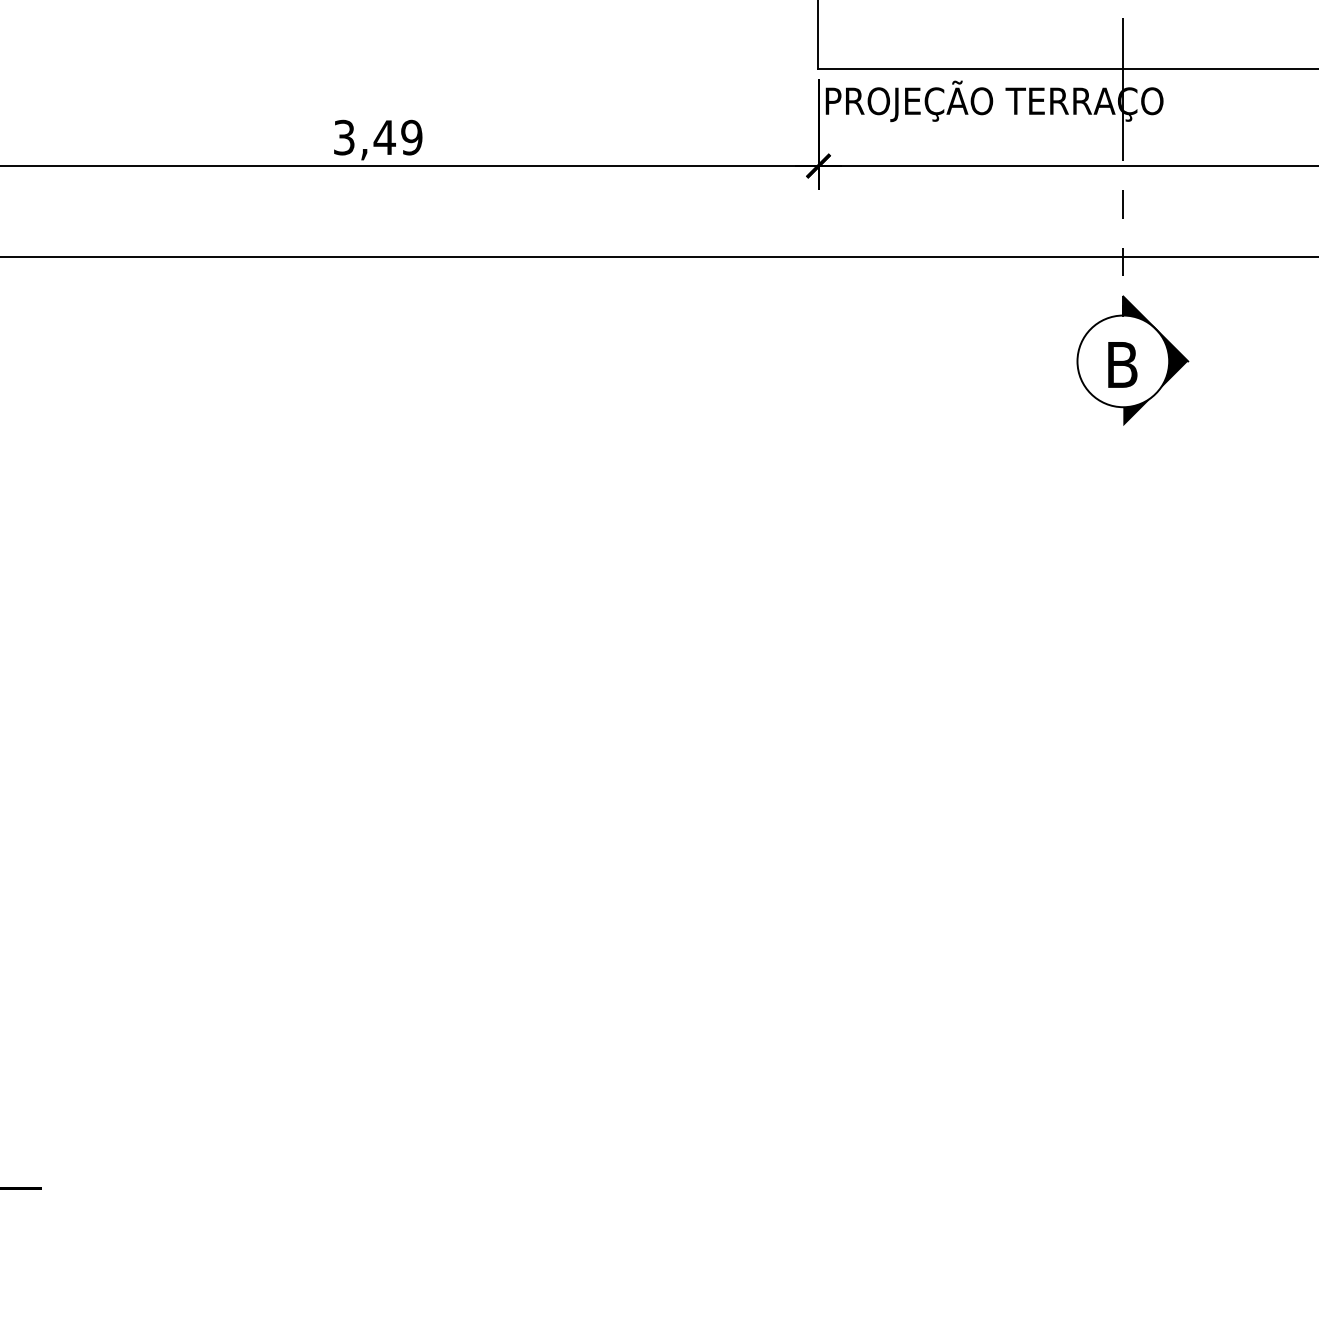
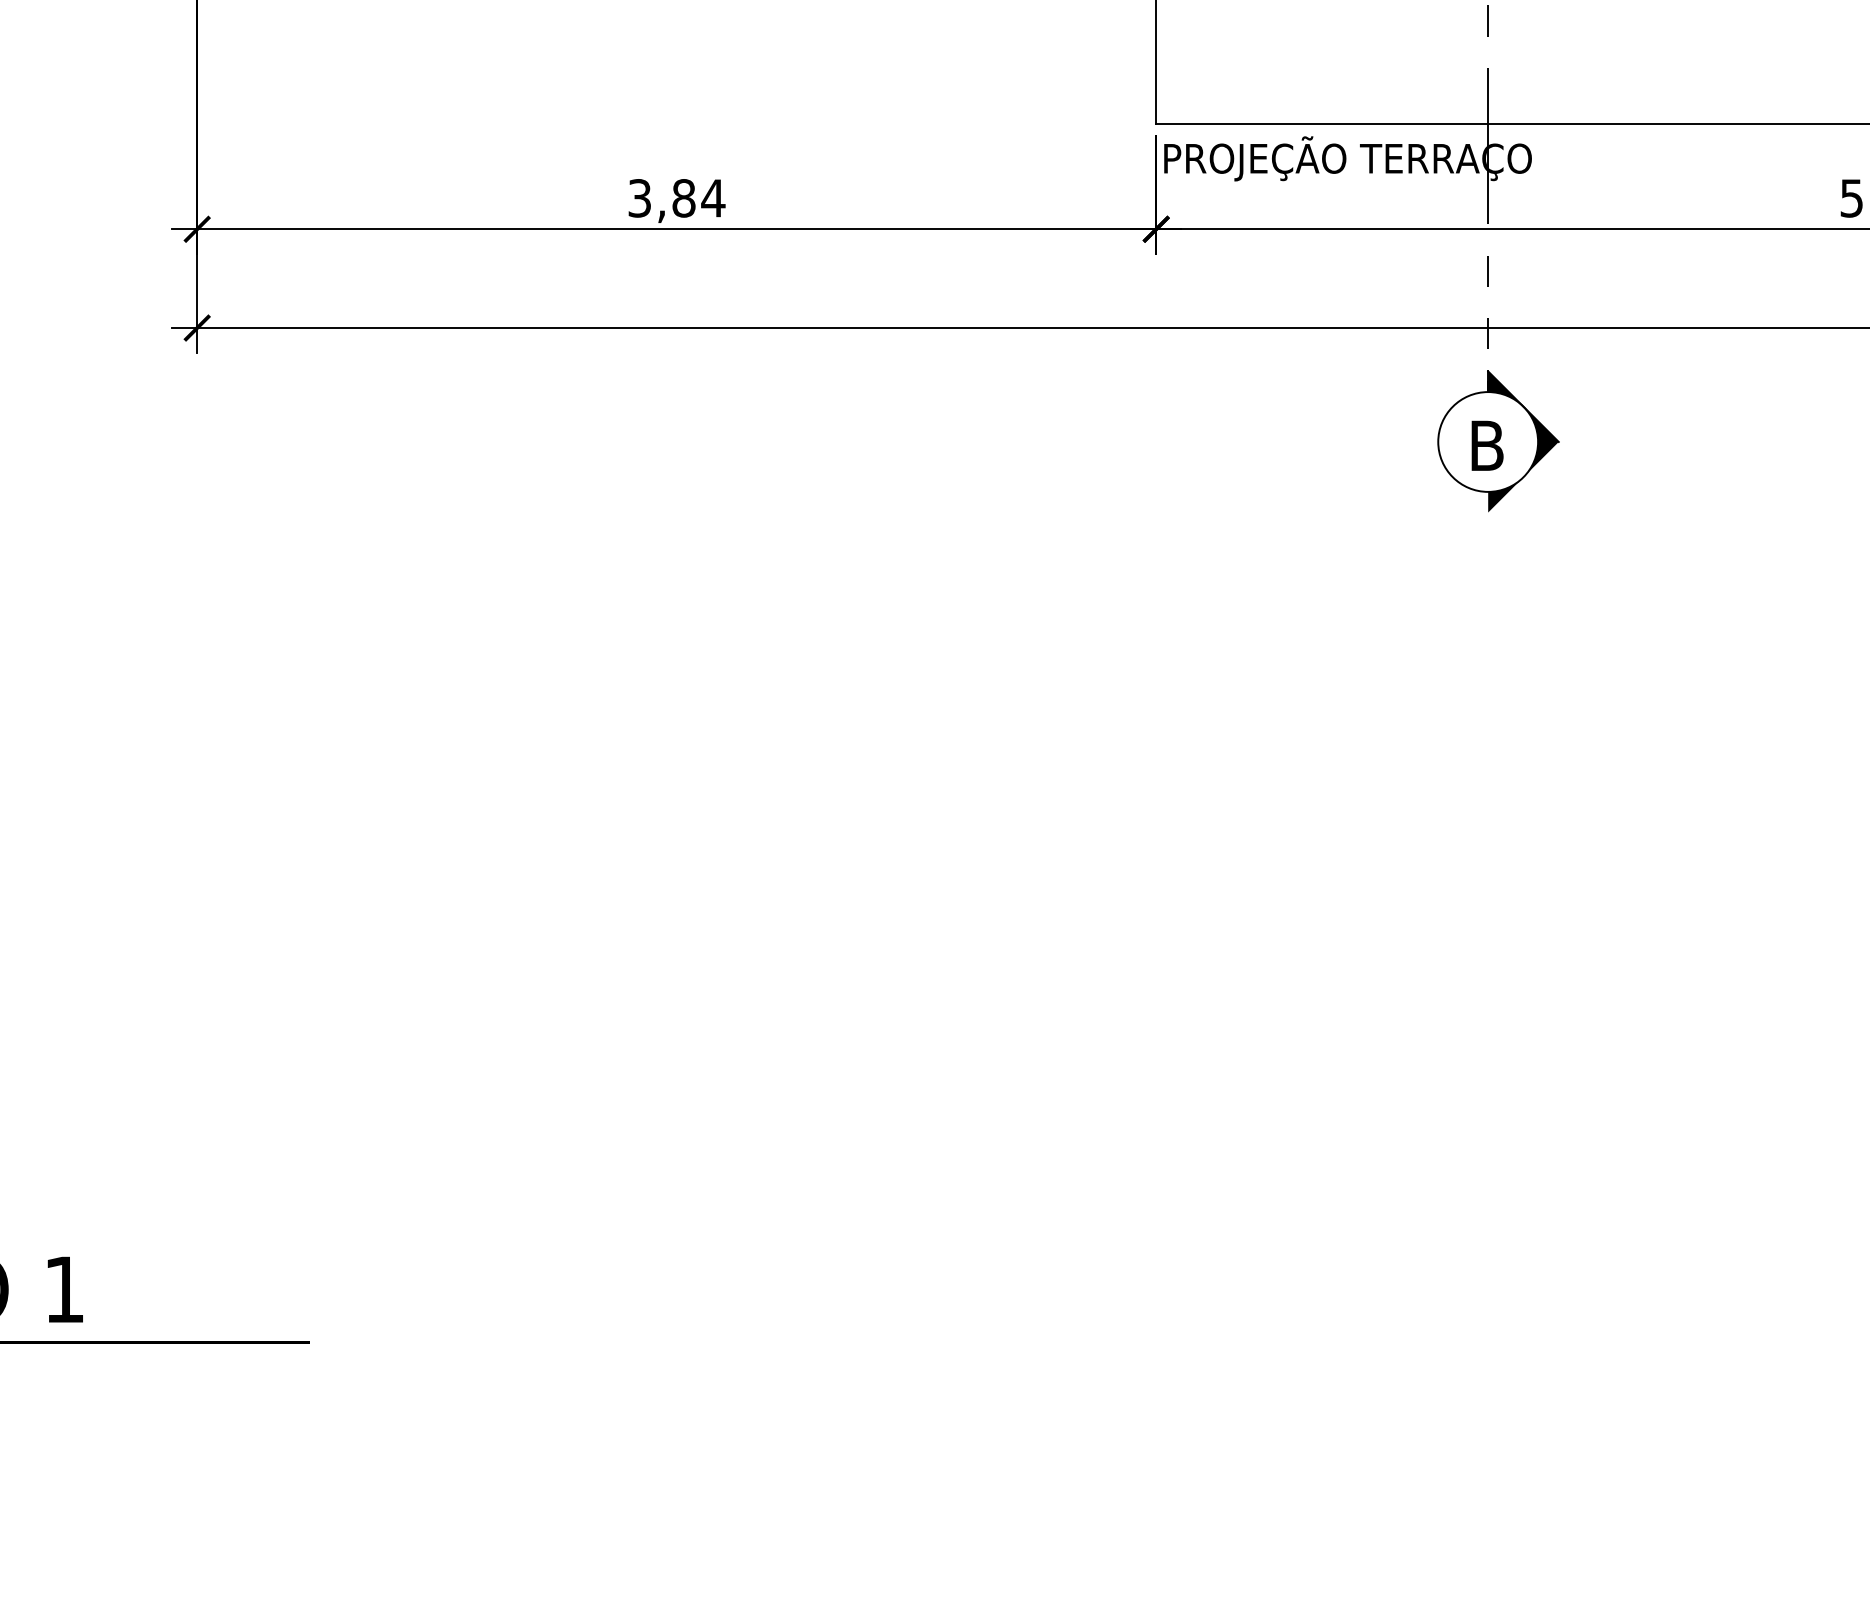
text: (398, 137) -> (698, 198), 3,49 -> 3,84

